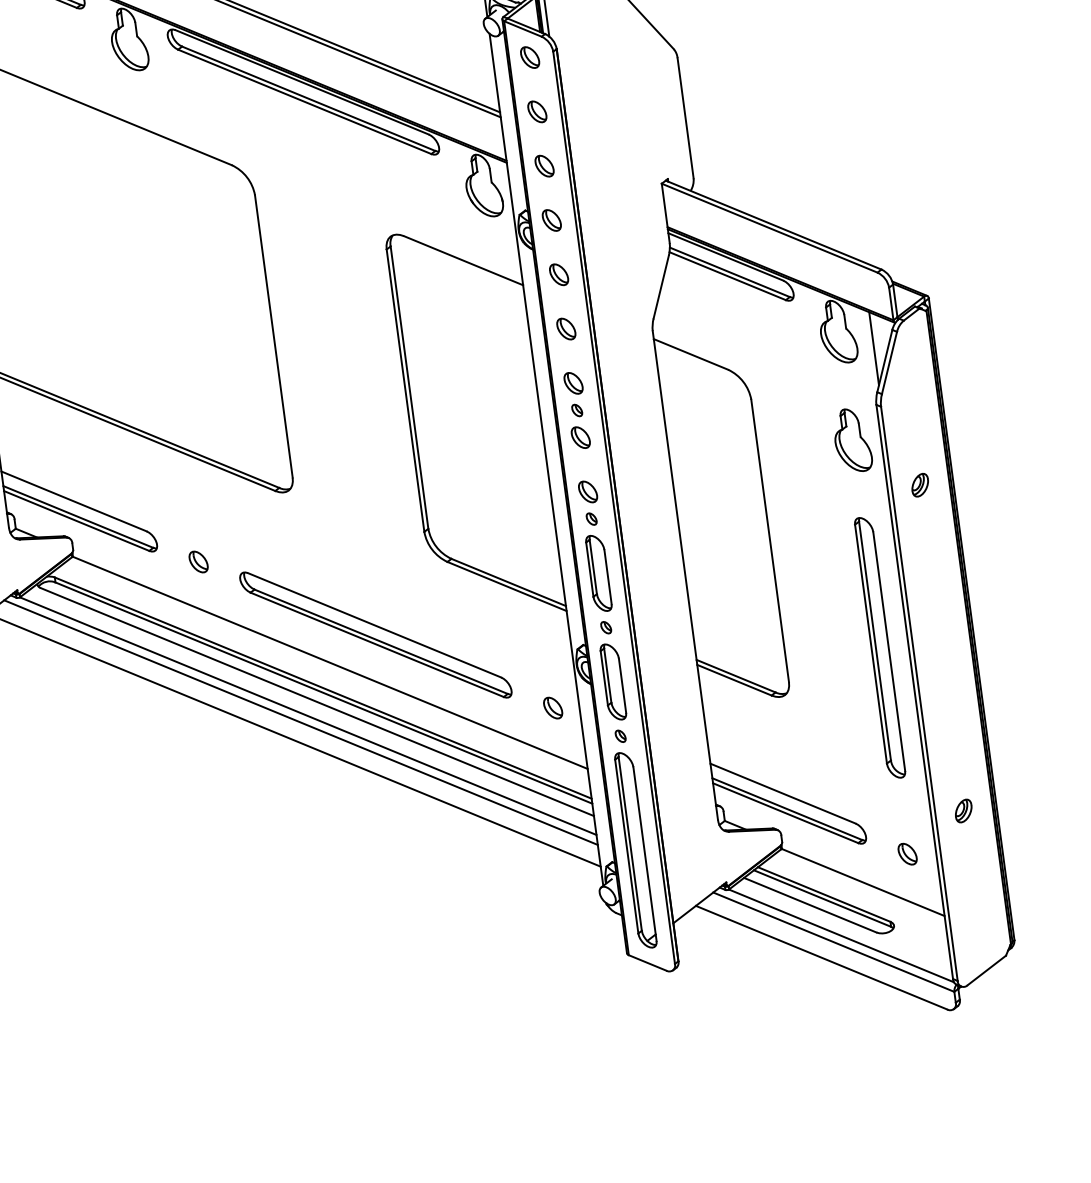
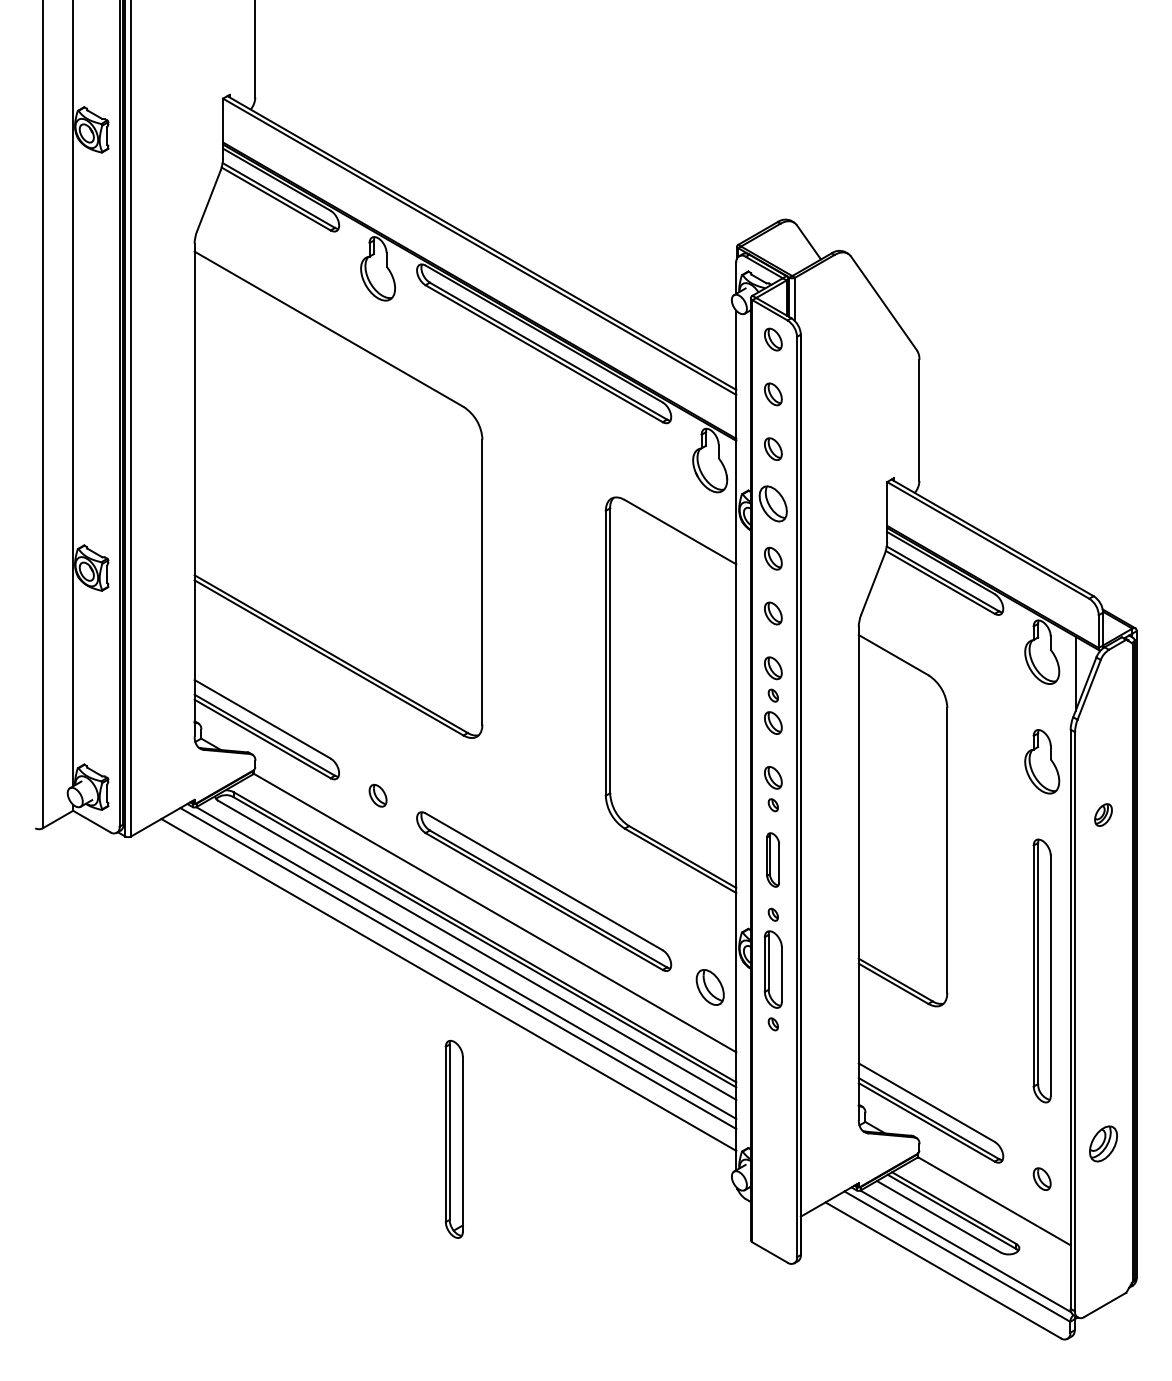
part: (551, 220) -> (773, 503), size x1.6
part: (598, 573) -> (772, 859), size x0.7
part: (552, 708) -> (709, 987), size x1.6
part: (963, 810) -> (1103, 1143), size x1.6
part: (634, 849) -> (453, 1138), moved

